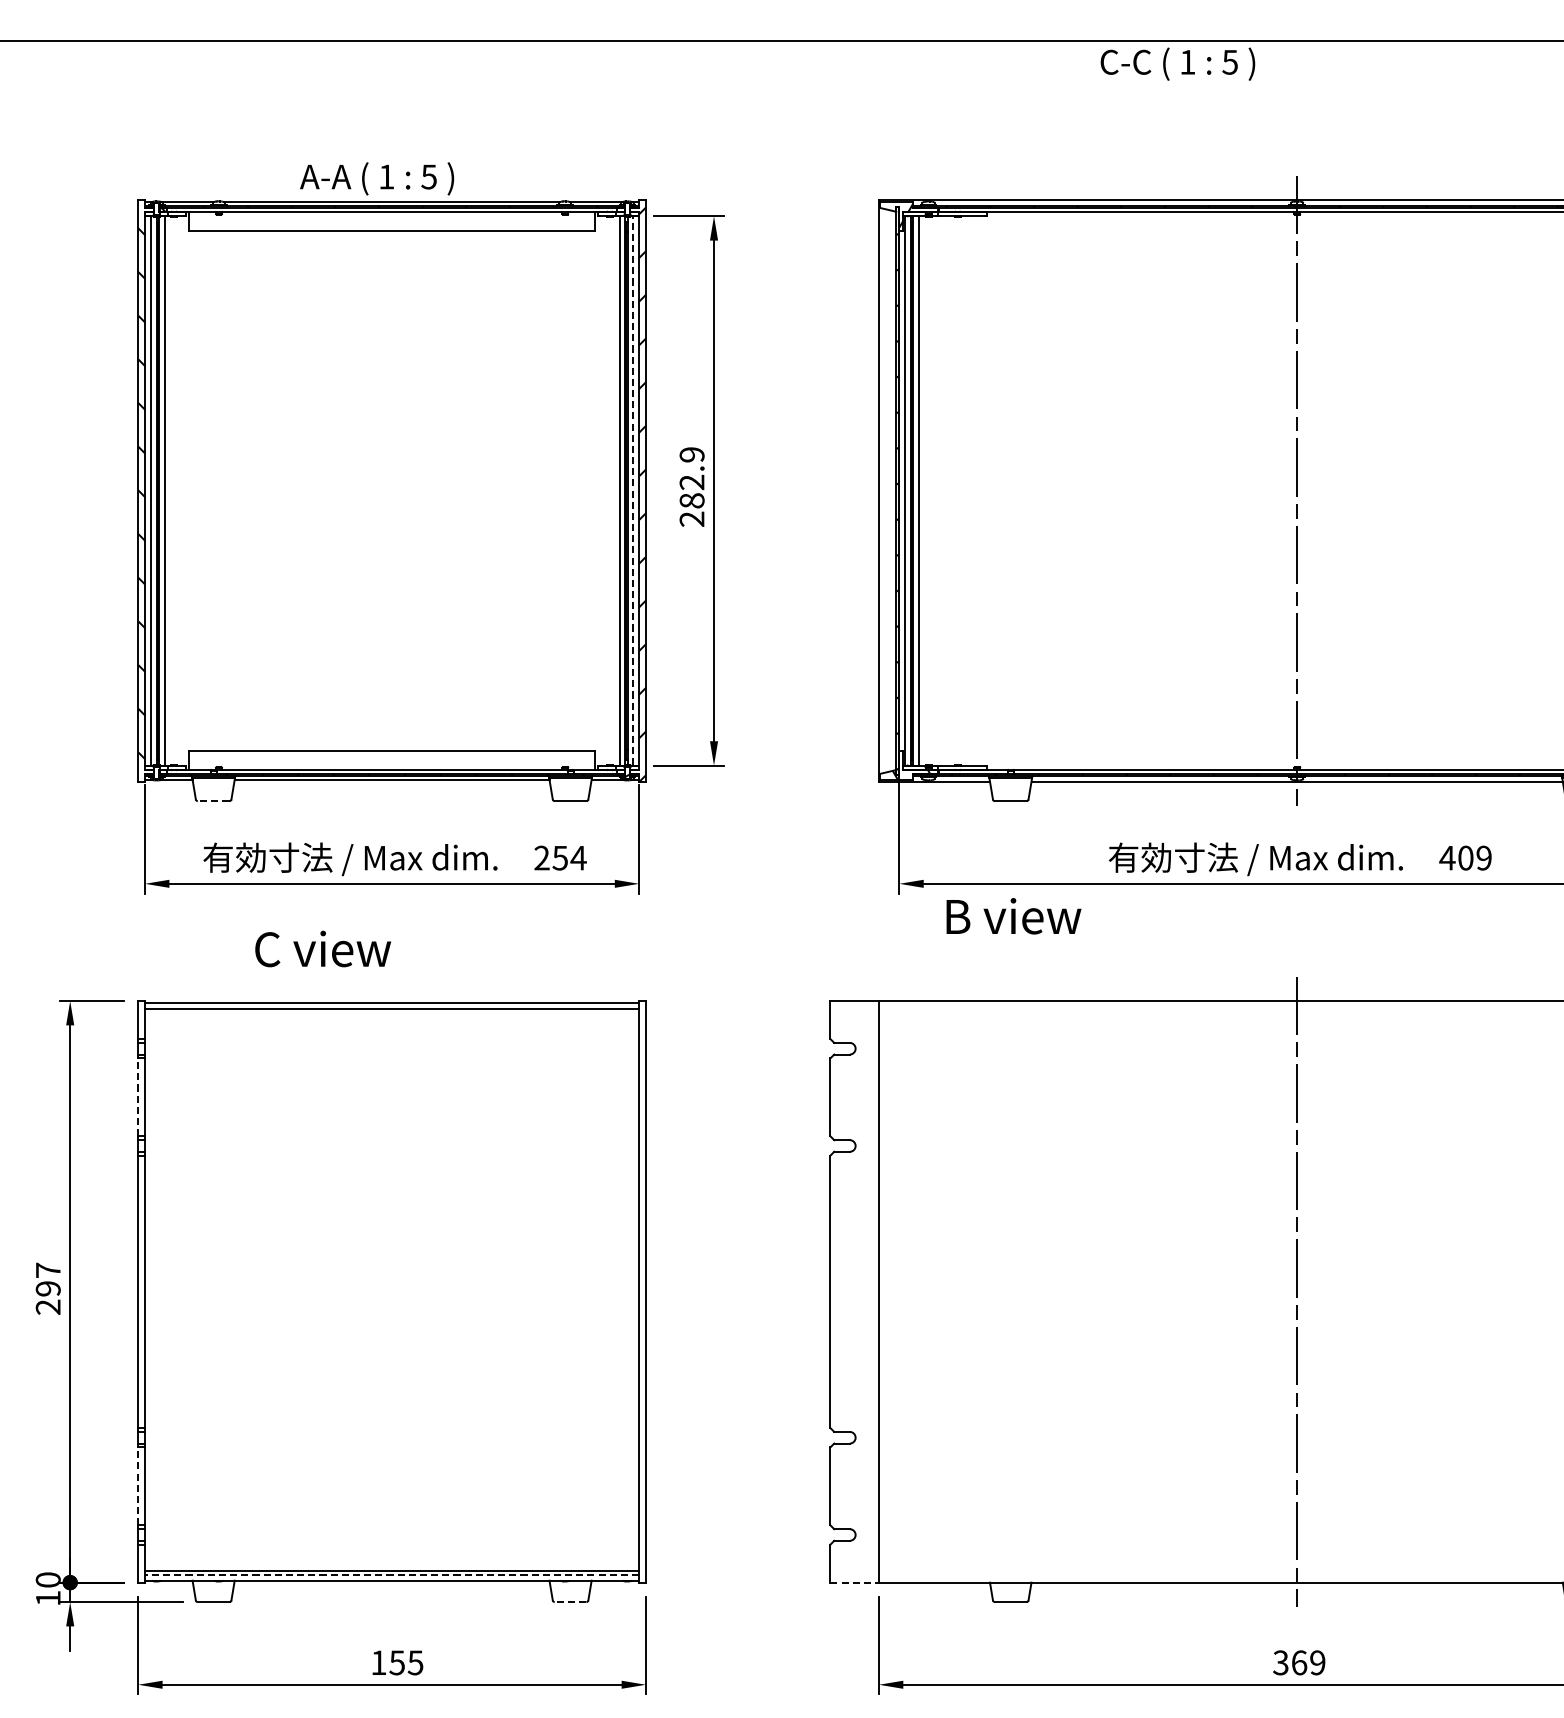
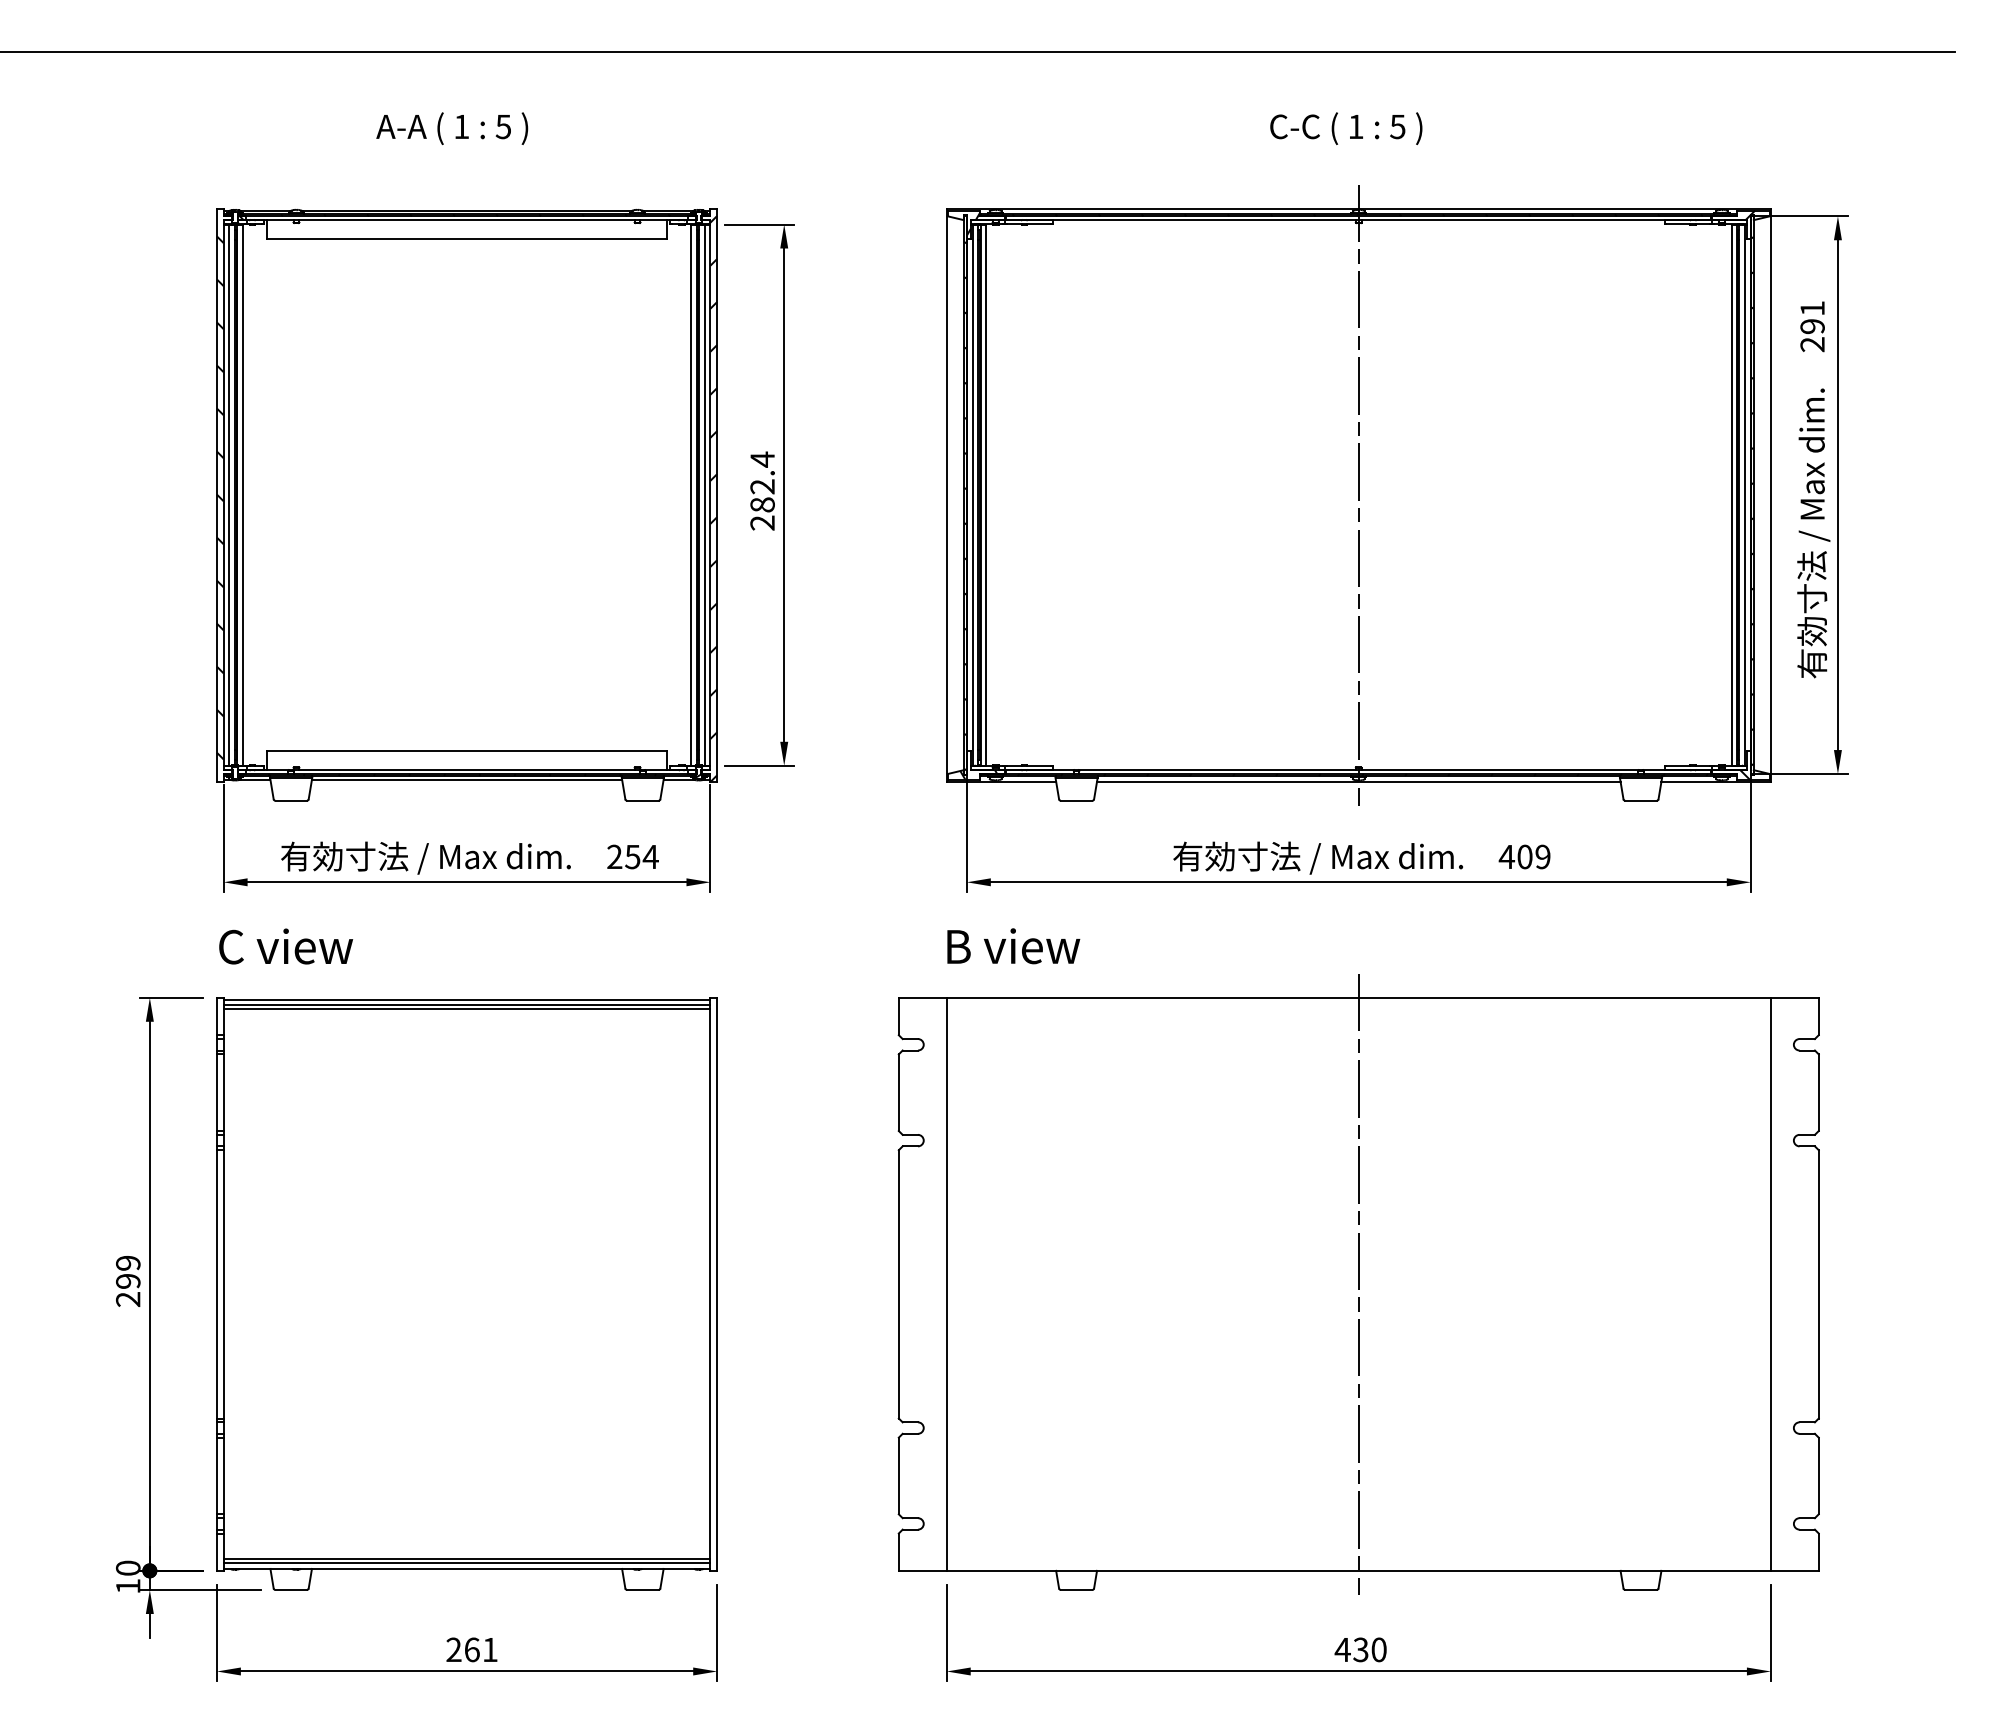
text: (1178, 63) -> (1346, 128), moved
text: (377, 178) -> (452, 128), moved
text: (691, 454) -> (762, 459), 282.9 -> 282.4
line: (633, 491) -> (704, 495), dashed -> solid
line: (213, 800) -> (291, 800), dashed -> solid
text: (1013, 916) -> (1013, 946), moved
text: (323, 948) -> (286, 946), moved
line: (391, 1012) -> (466, 1009), added
line: (137, 1097) -> (216, 1092), dashed -> solid
text: (48, 1269) -> (128, 1262), 297 -> 299
line: (137, 1485) -> (216, 1475), dashed -> solid
line: (391, 1575) -> (466, 1563), dashed -> solid
line: (854, 1582) -> (922, 1570), dashed -> solid
line: (570, 1602) -> (642, 1590), dashed -> solid
text: (396, 1662) -> (471, 1649), 155 -> 261
text: (1298, 1662) -> (1360, 1649), 369 -> 430

